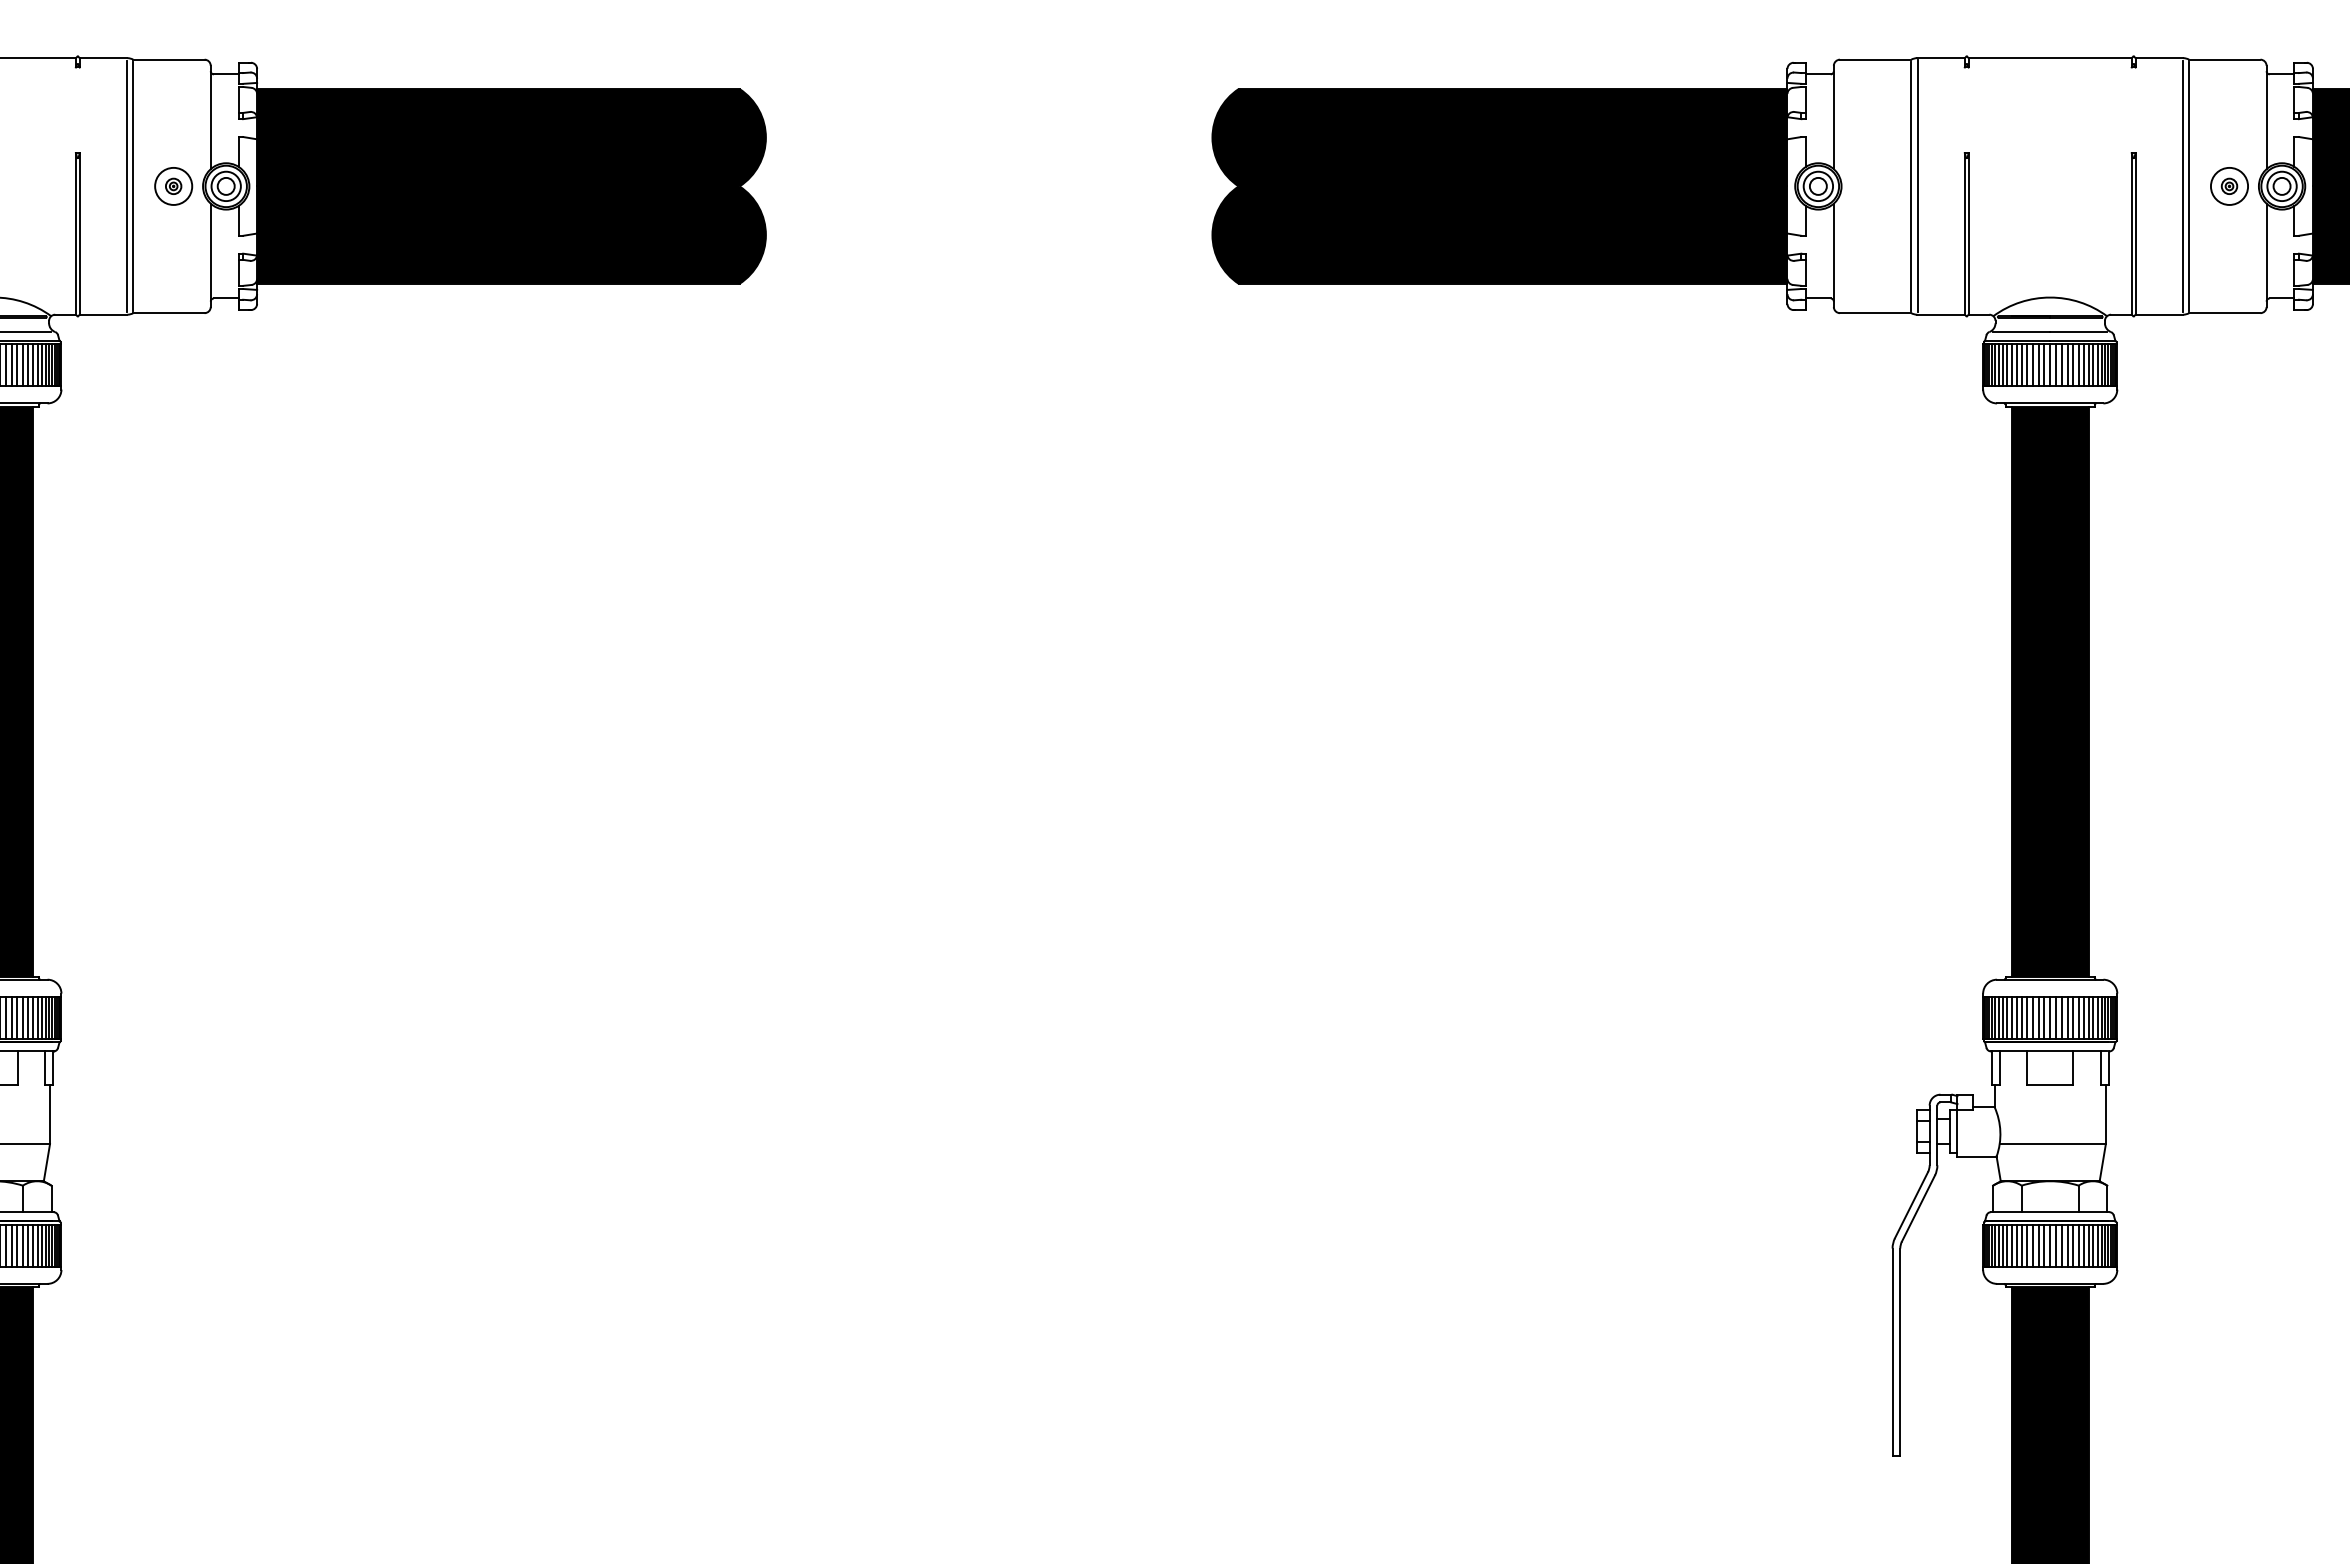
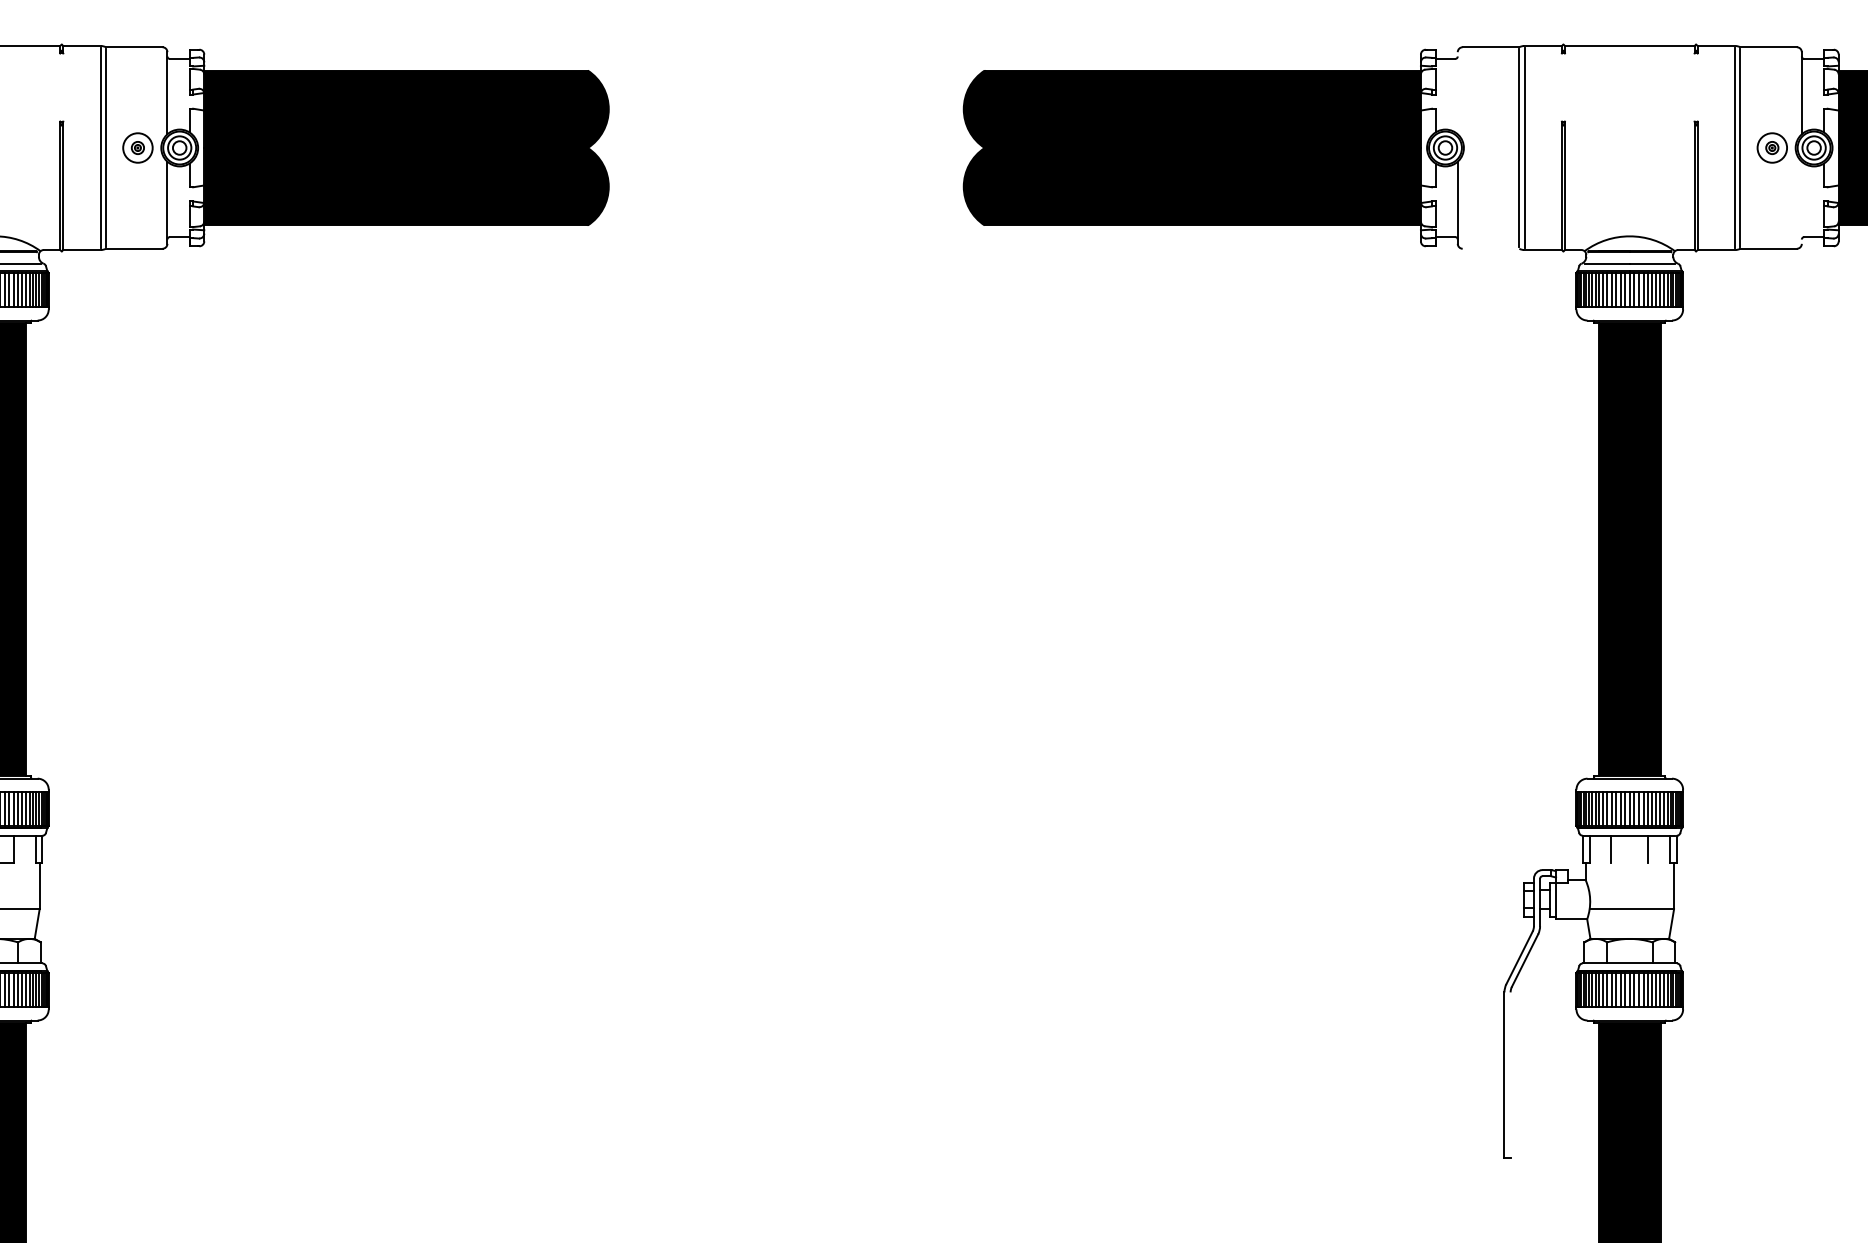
line: (1833, 117) -> (1457, 93), removed
line: (2266, 254) -> (1801, 202), removed
line: (1875, 313) -> (1490, 249), removed
line: (2050, 1085) -> (1630, 862), removed
line: (1900, 1352) -> (1510, 1075), removed

